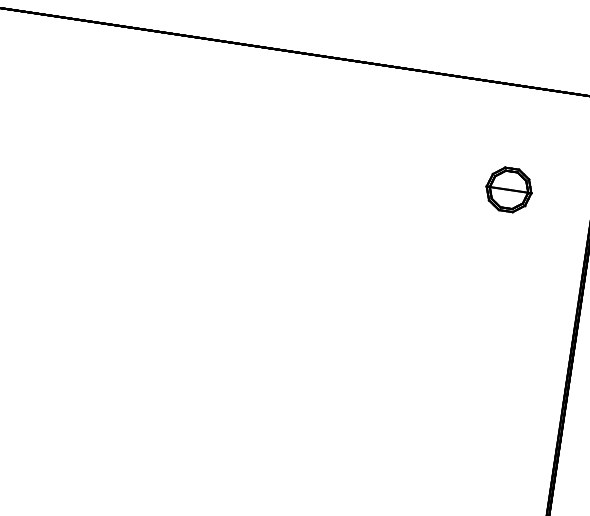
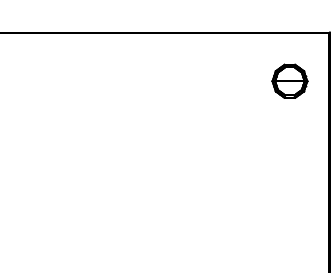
part: (508, 188) -> (289, 80), size x1.67

